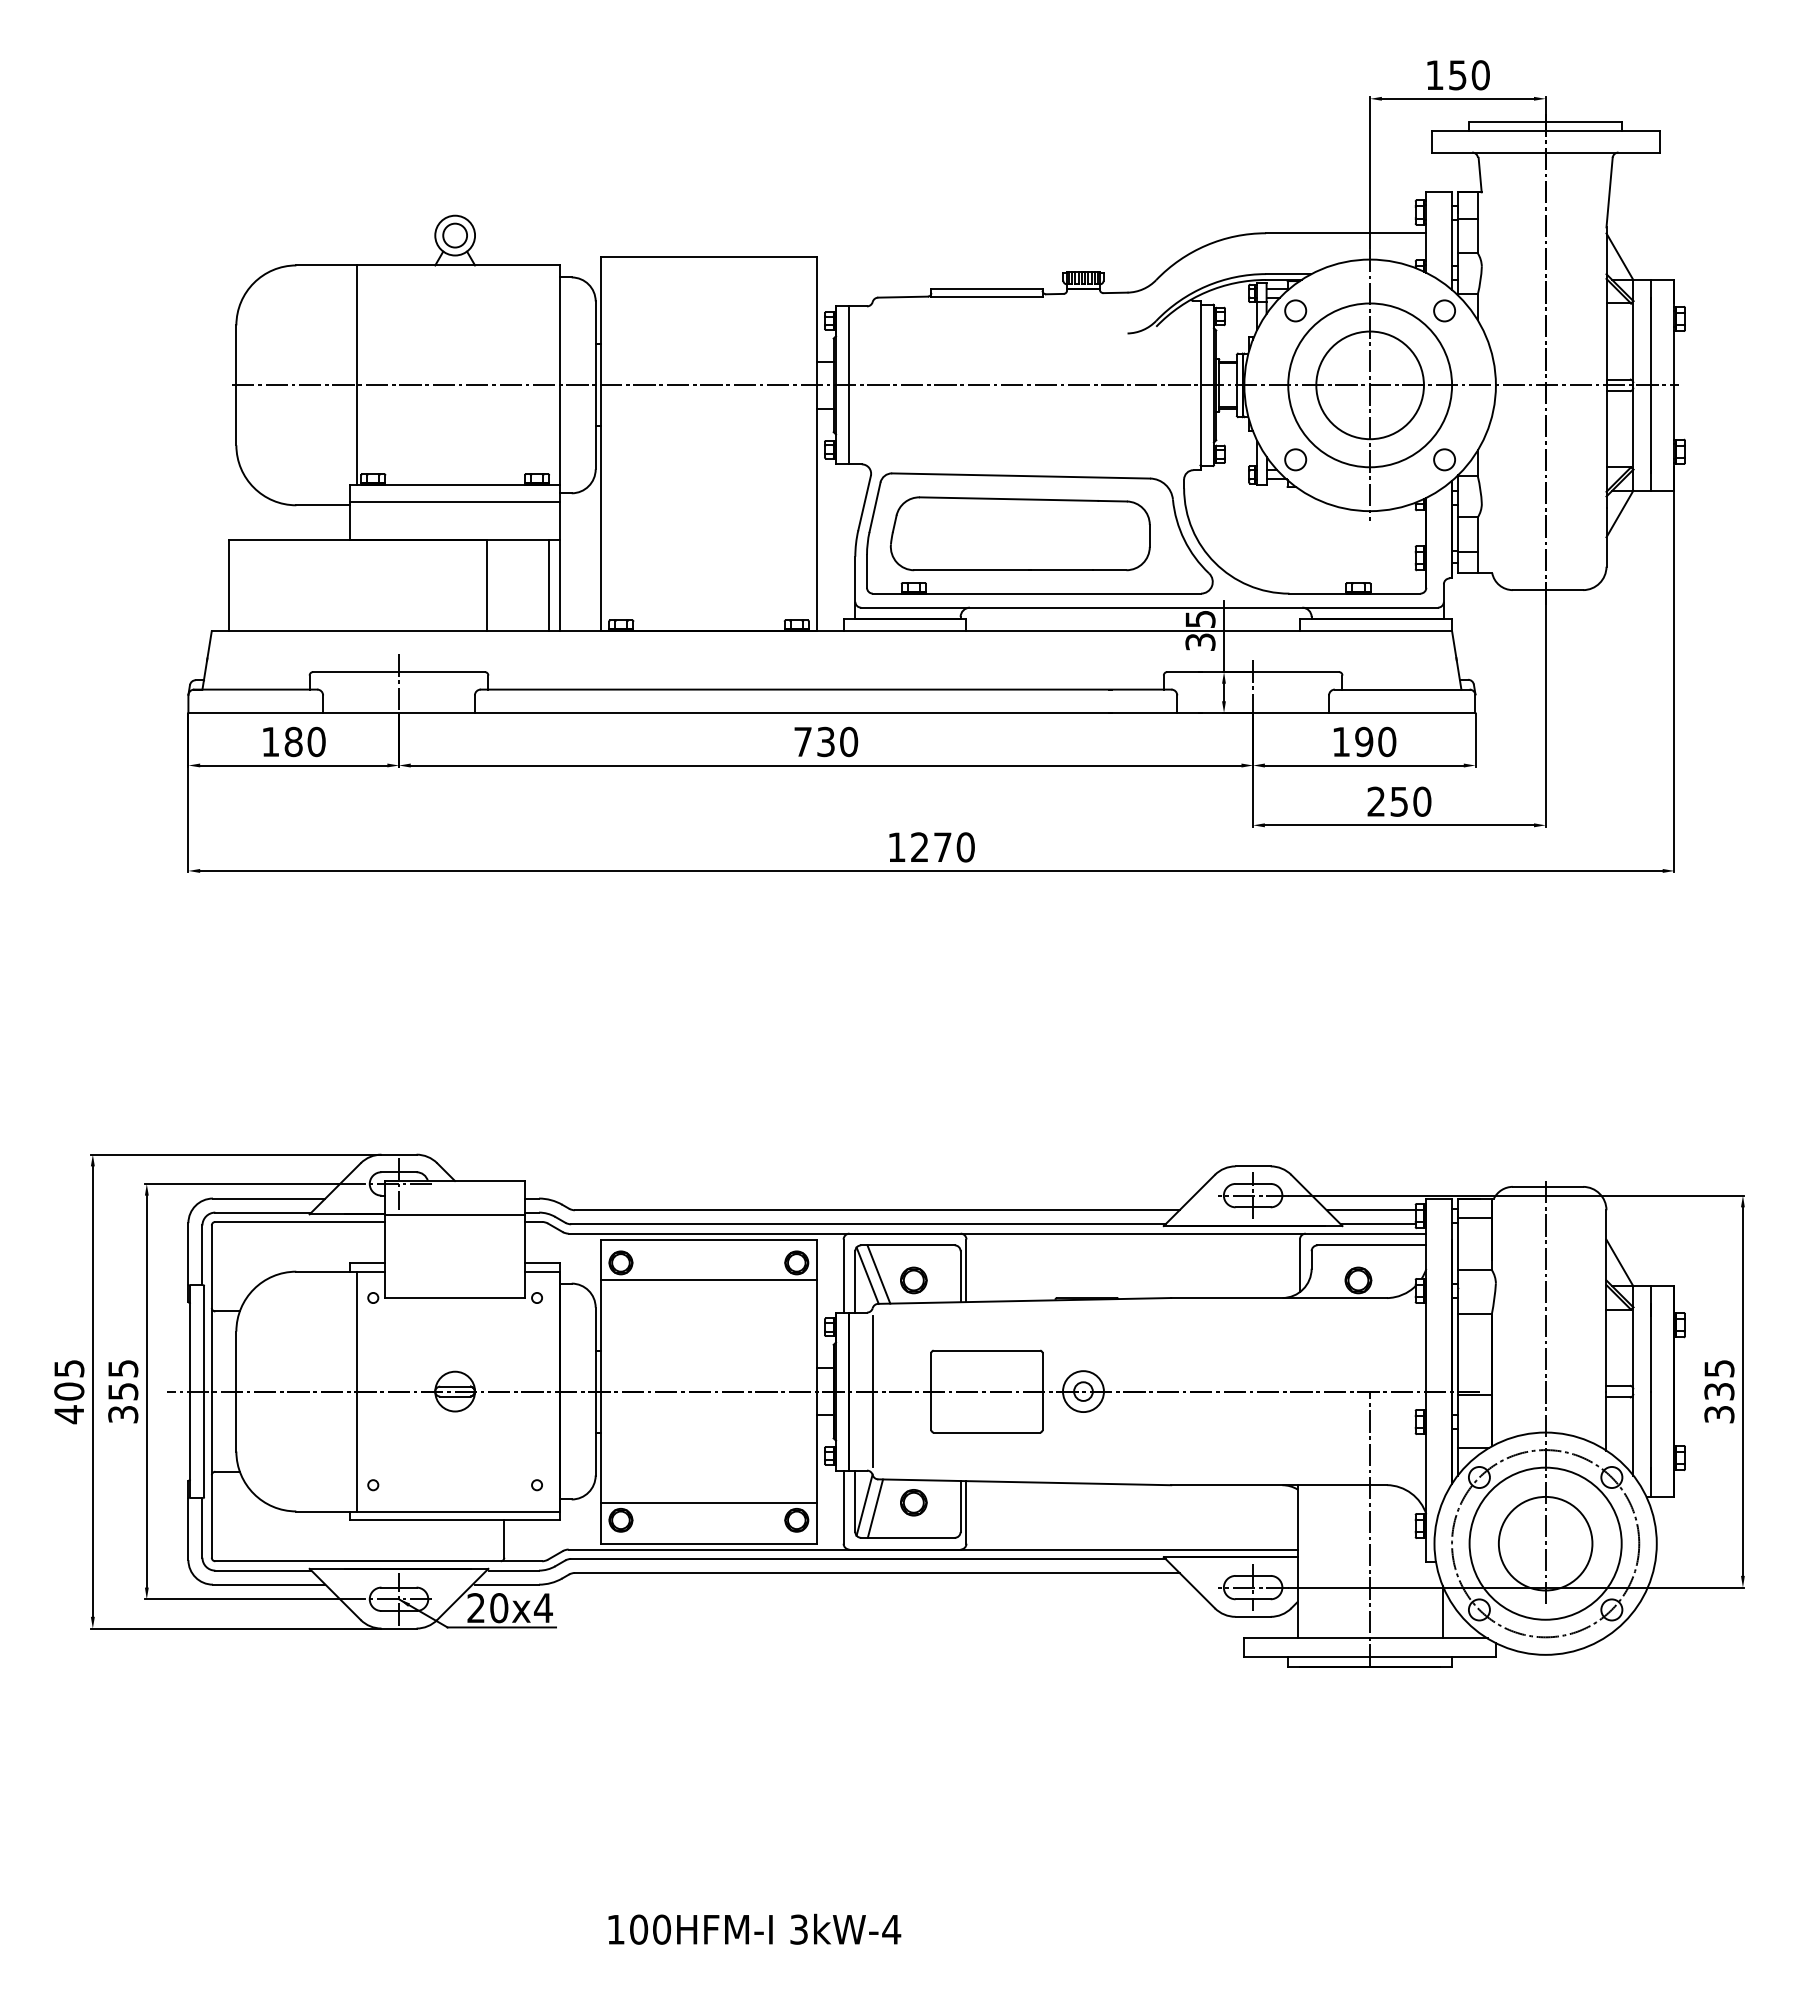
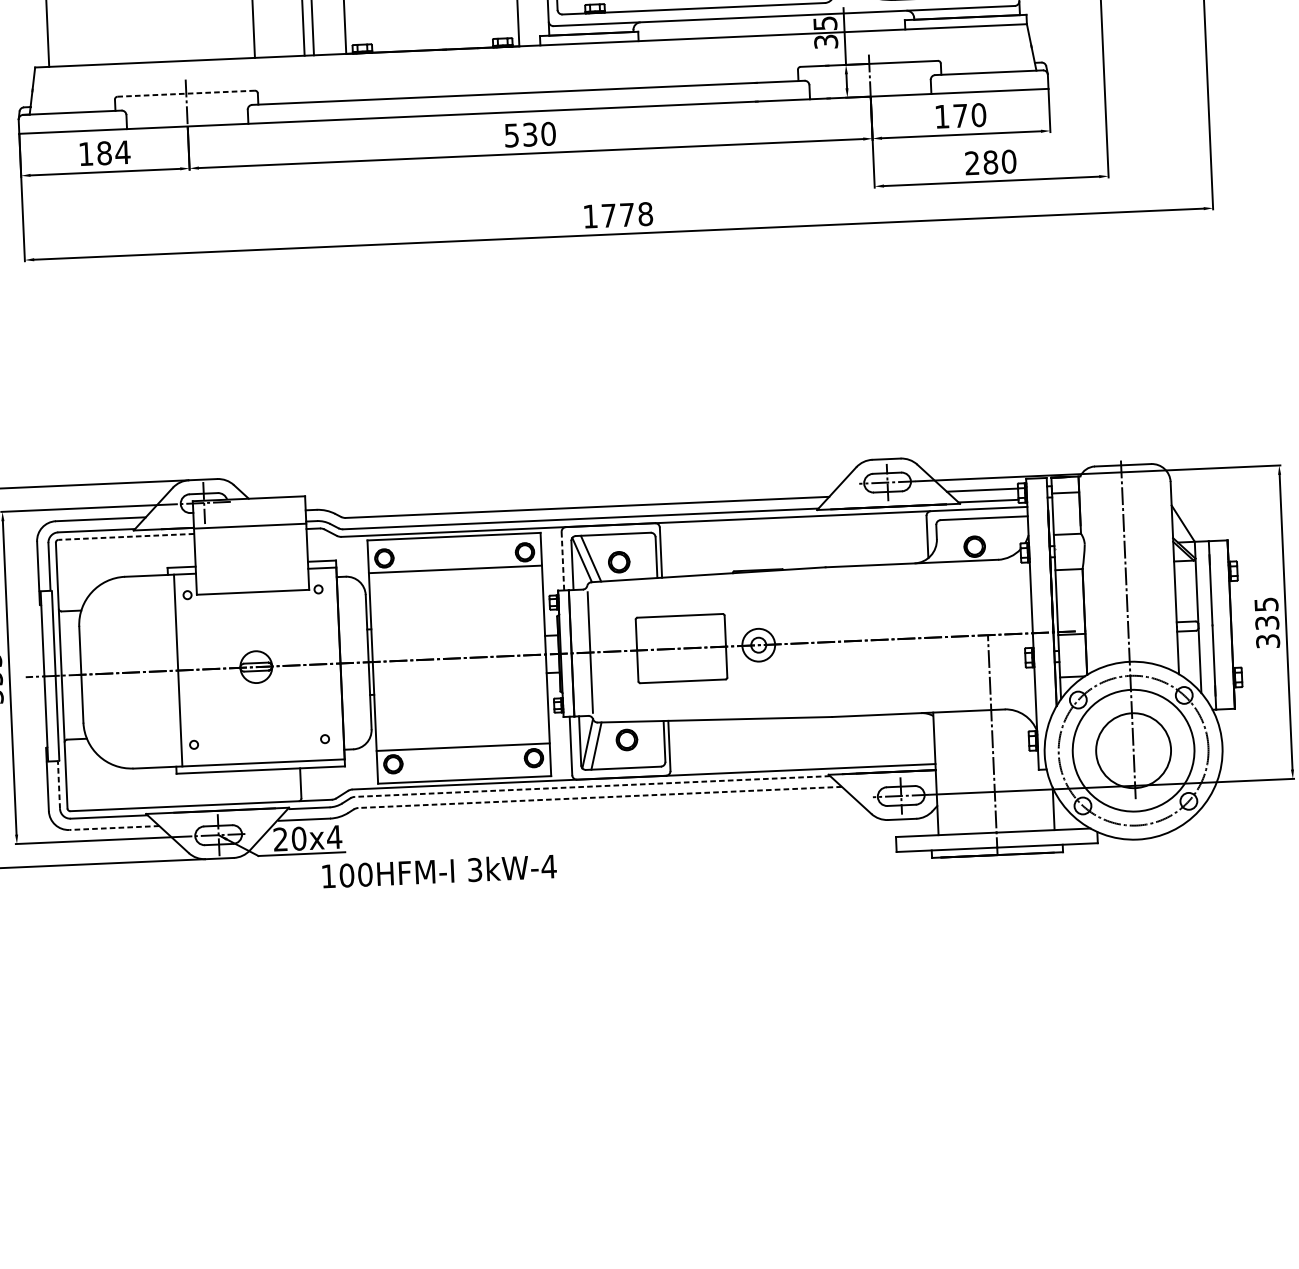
line: (399, 672) -> (186, 94), solid -> dashed
text: (316, 741) -> (122, 152), 180 -> 184
text: (1364, 741) -> (960, 115), 190 -> 170
text: (802, 742) -> (511, 135), 730 -> 530
text: (1399, 801) -> (990, 162), 250 -> 280
text: (942, 847) -> (627, 215), 1270 -> 1778
line: (300, 1221) -> (126, 536), solid -> dashed
line: (843, 1276) -> (562, 561), solid -> dashed
line: (202, 1527) -> (59, 784), solid -> dashed
line: (867, 1558) -> (591, 786), solid -> dashed
line: (876, 1572) -> (599, 797), solid -> dashed
line: (268, 1584) -> (113, 827), solid -> dashed
text: (754, 1928) -> (439, 870), moved

